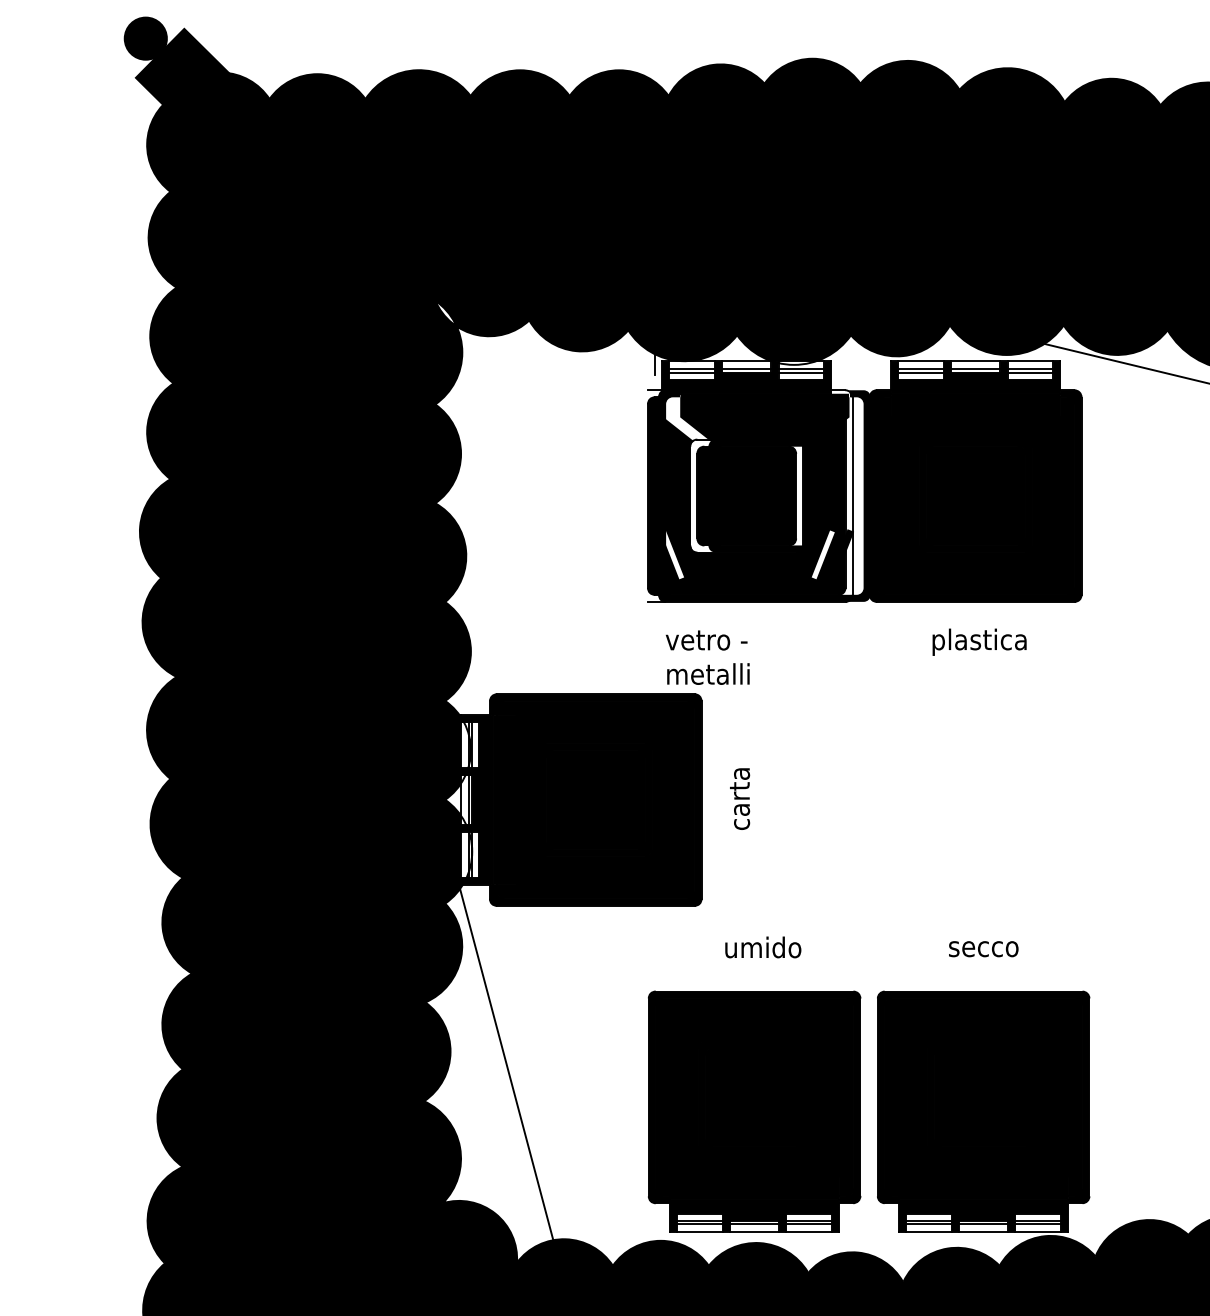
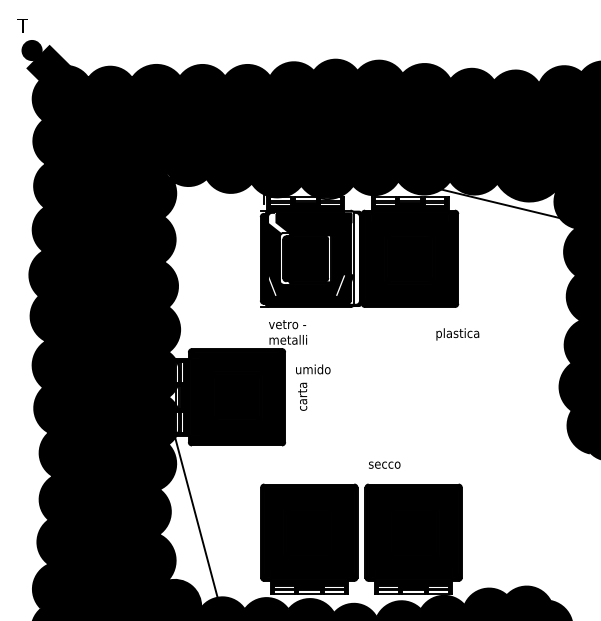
text: (978, 642) -> (457, 334), moved
text: (763, 947) -> (313, 369), moved
text: (983, 947) -> (384, 464), moved

